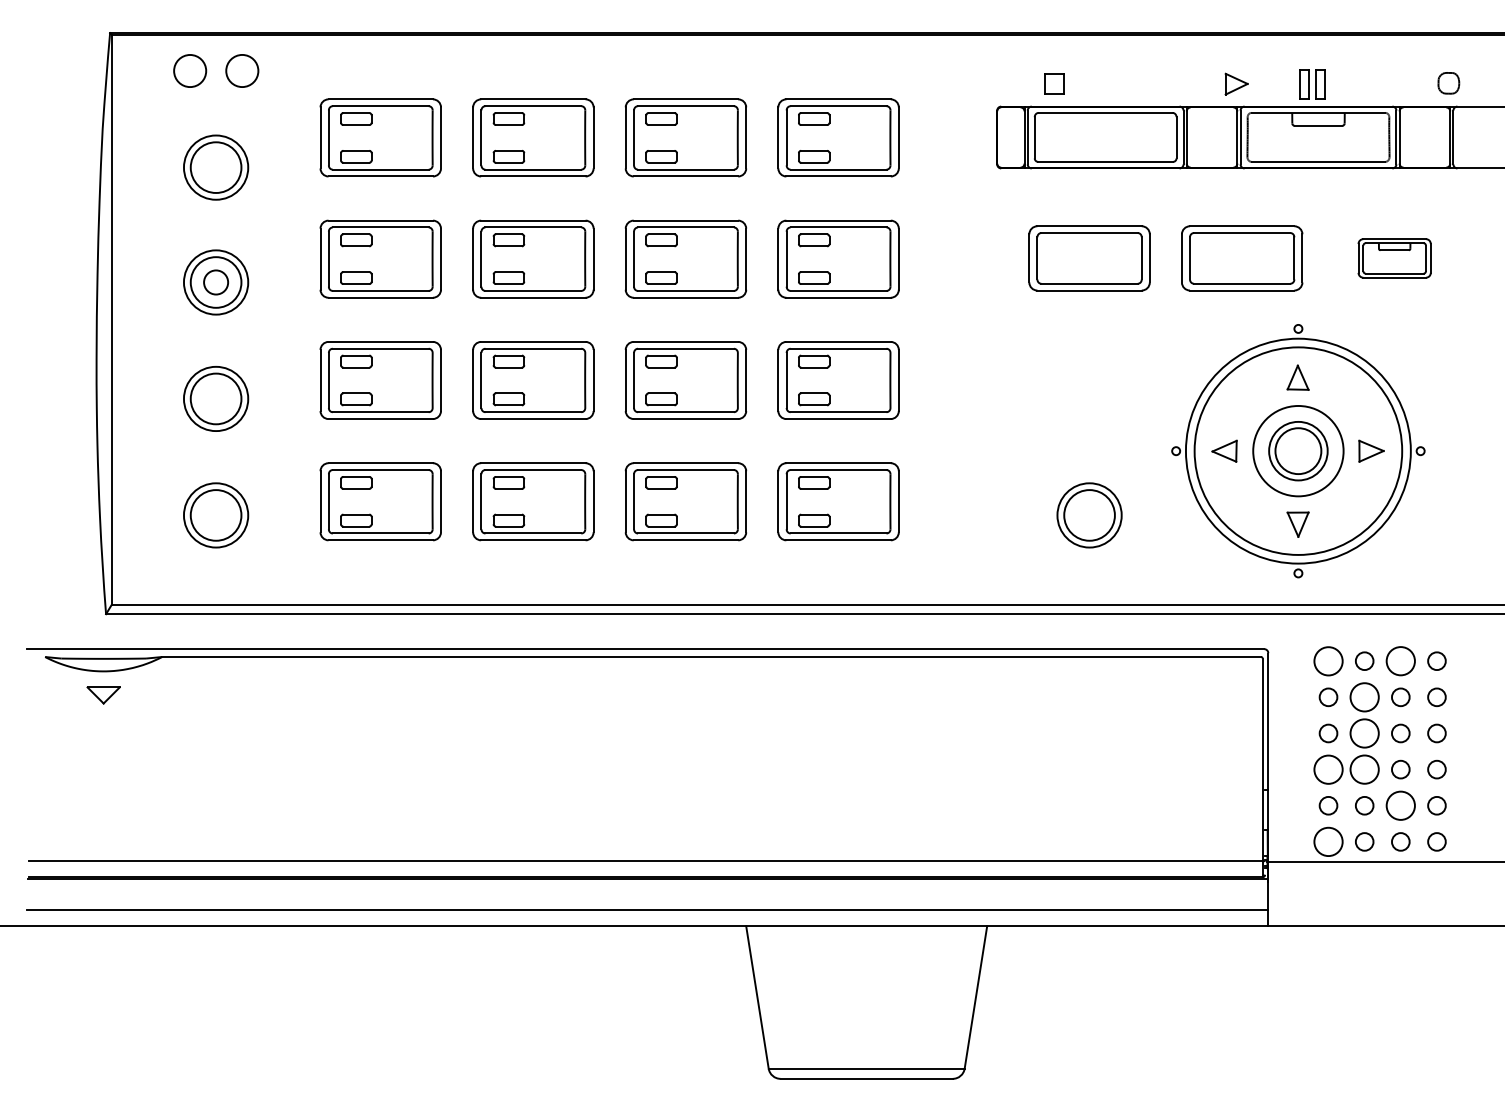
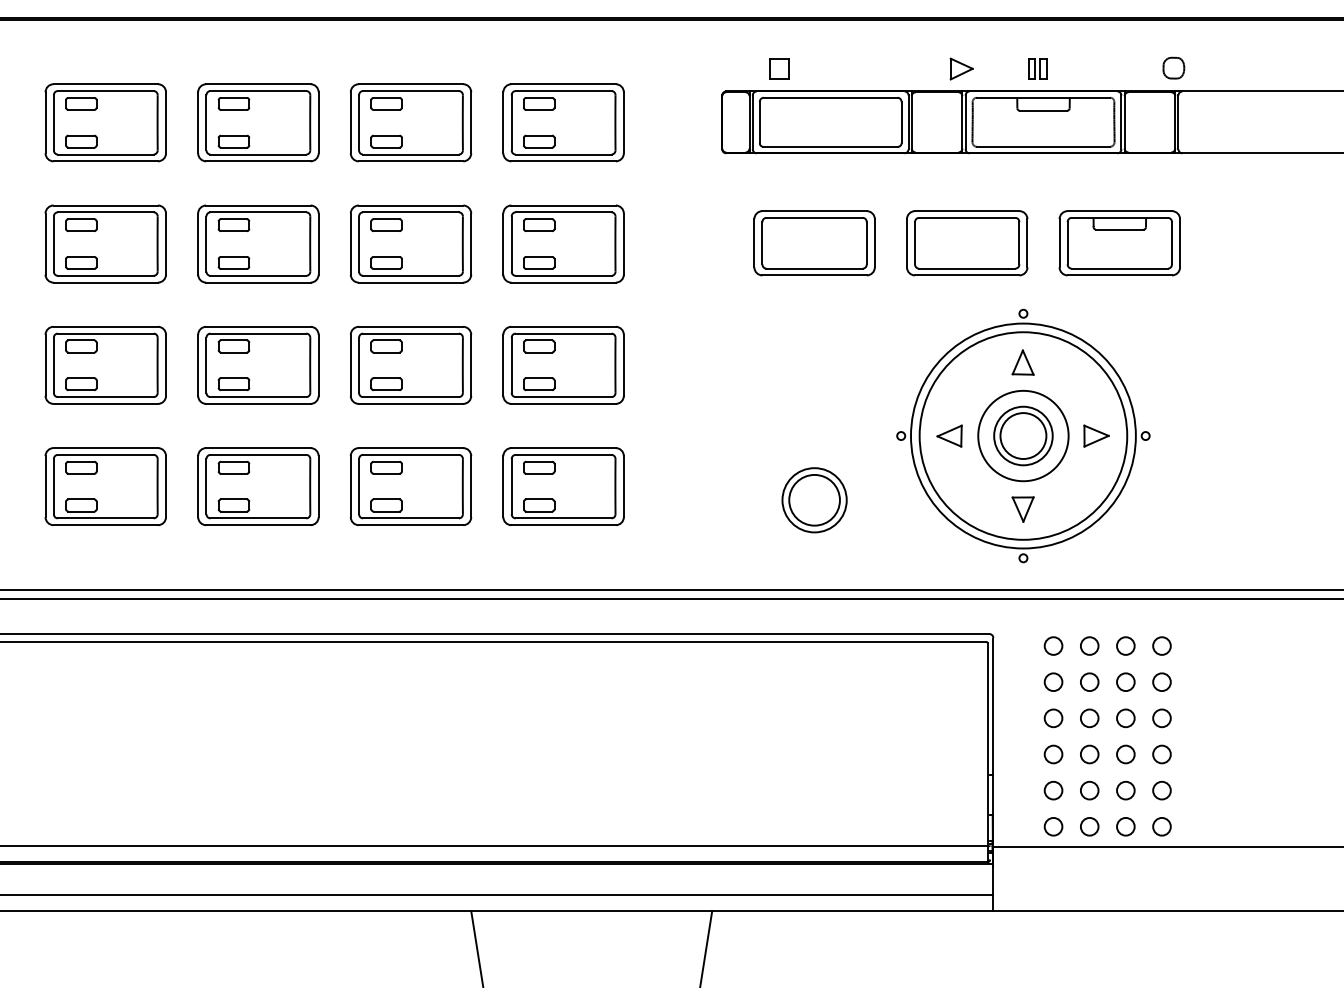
part: (1312, 84) -> (1037, 69), size x0.71
part: (1394, 258) -> (1119, 243), size x1.67
circle: (1328, 660) -> (1053, 645), size x0.62
circle: (1400, 661) -> (1125, 646), size x0.62
circle: (1364, 697) -> (1089, 682), size x0.62
circle: (1364, 733) -> (1089, 718), size x0.62
circle: (1328, 769) -> (1053, 754), size x0.62
circle: (1364, 769) -> (1089, 754), size x0.62
circle: (1400, 805) -> (1125, 790), size x0.62
circle: (1328, 841) -> (1053, 826), size x0.62

